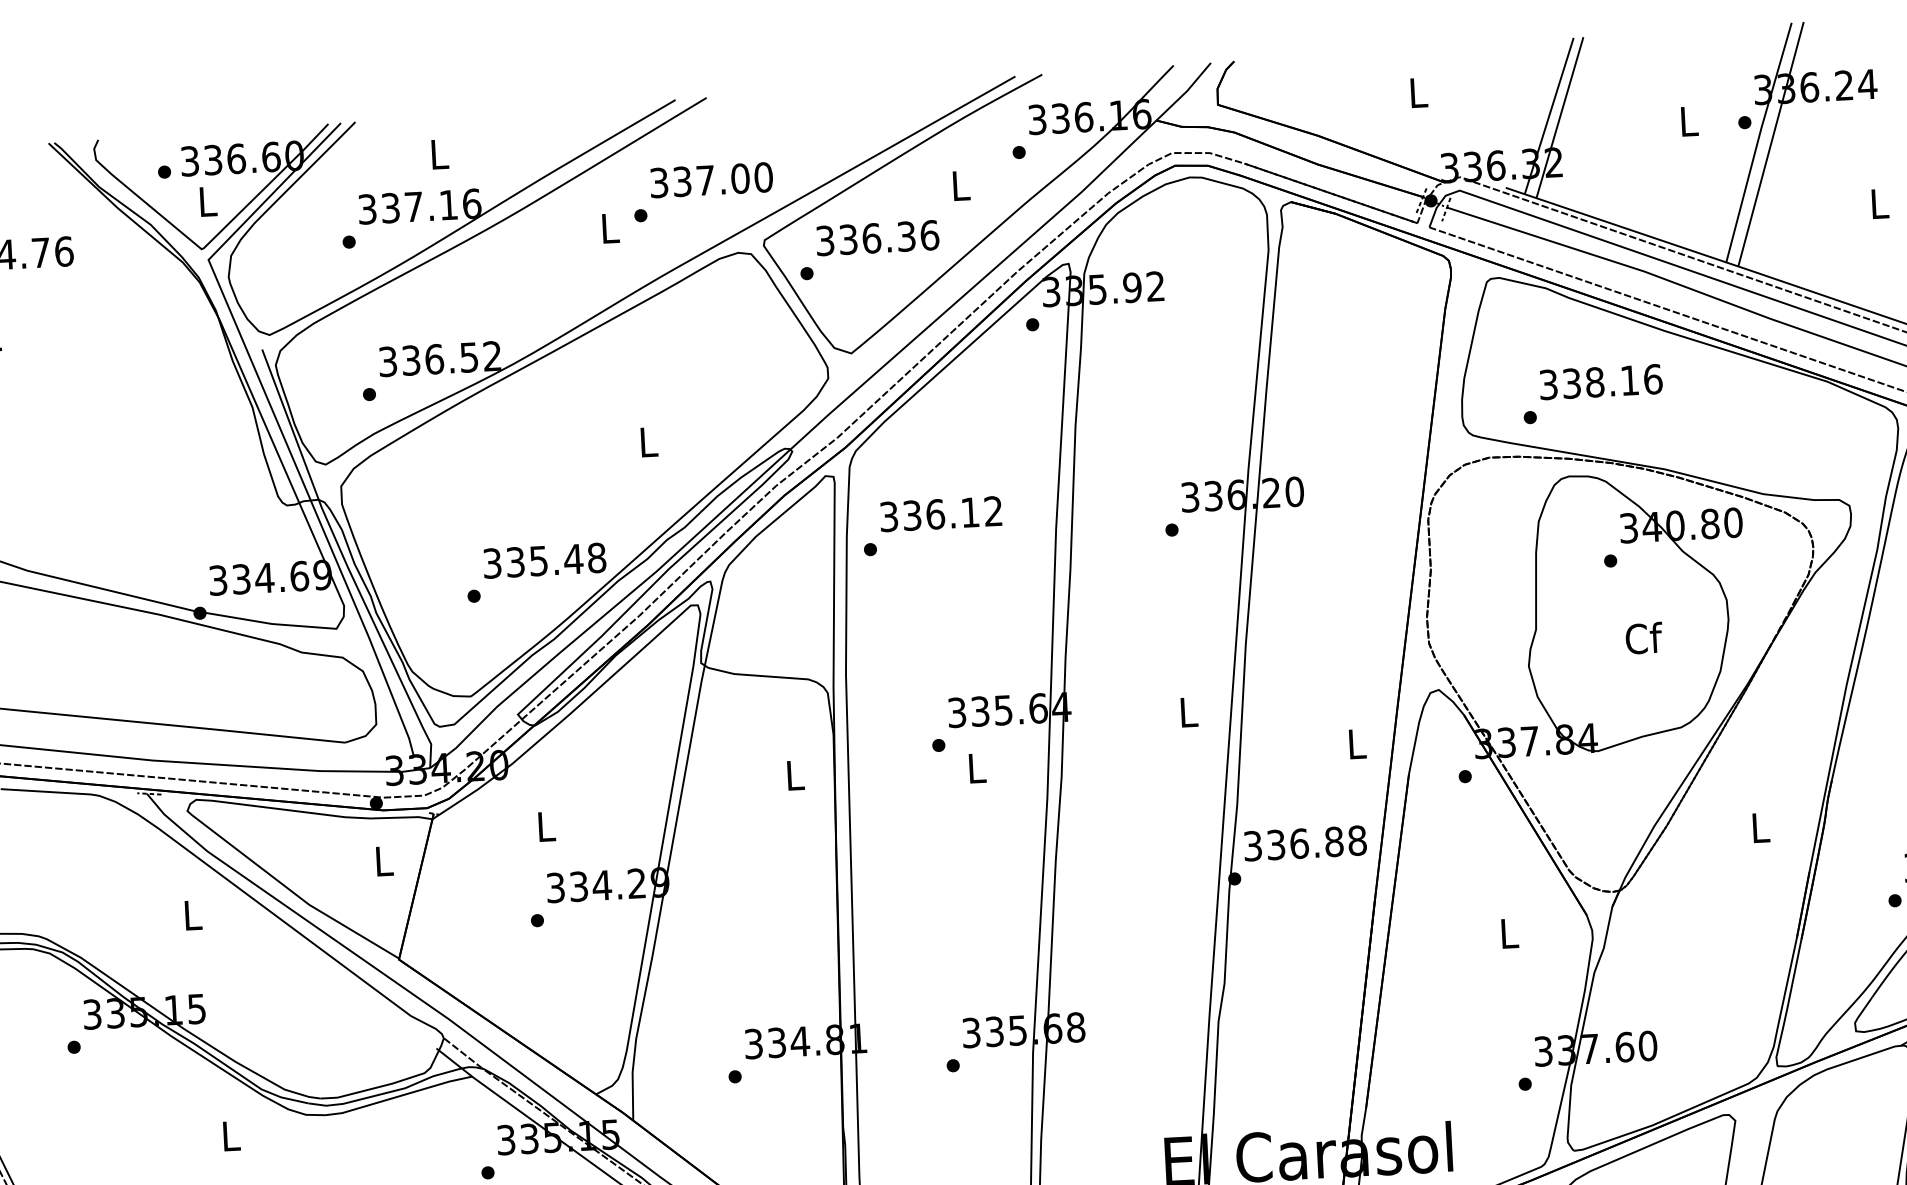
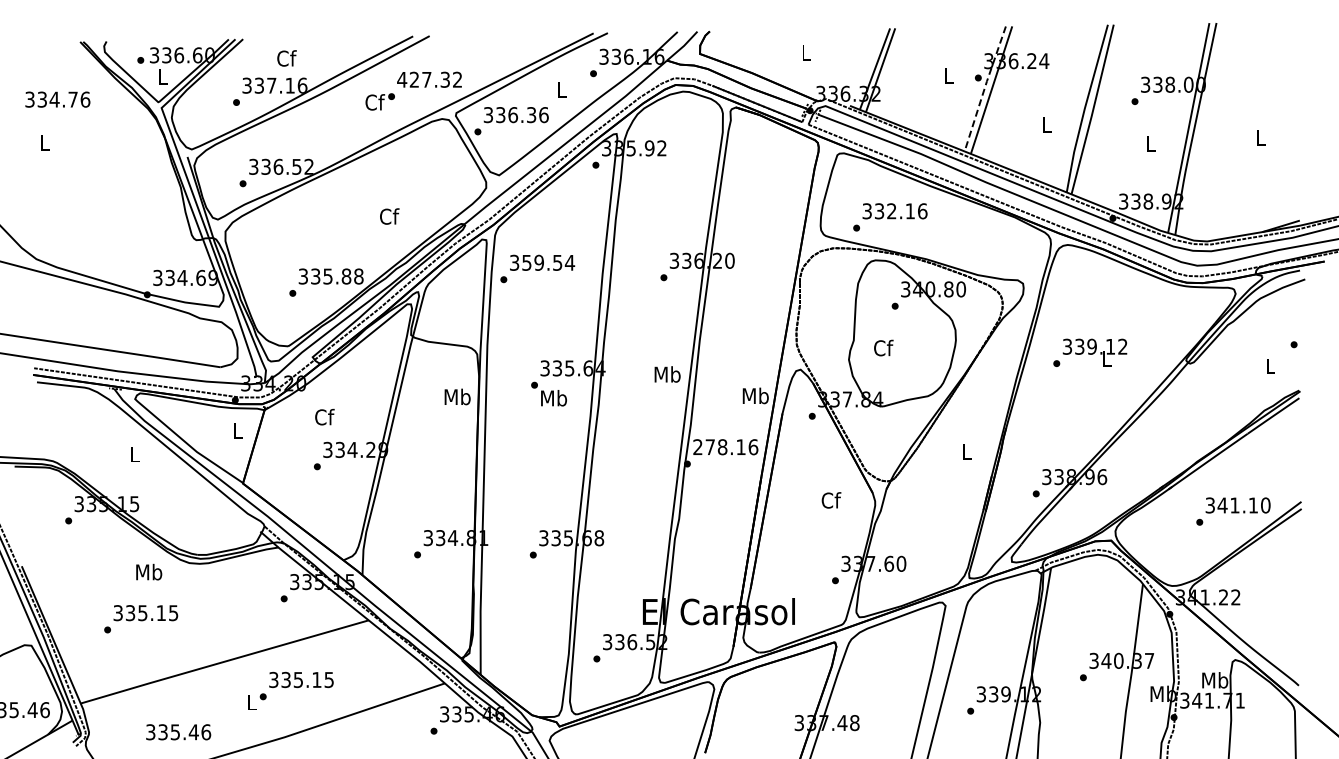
line: (1757, 139) -> (984, 87), solid -> dashed
text: (439, 154) -> (286, 58), L -> Cf
text: (710, 179) -> (429, 79), 337.00 -> 427.32
text: (611, 228) -> (375, 102), L -> Cf
text: (1594, 382) -> (891, 211), 338.16 -> 332.16
text: (648, 441) -> (389, 216), L -> Cf
text: (952, 512) -> (548, 262), 336.12 -> 359.54
text: (573, 559) -> (346, 276), 335.48 -> 335.88
text: (1643, 637) -> (883, 347), moved
text: (1188, 712) -> (667, 374), L -> Mb
text: (1356, 743) -> (755, 395), L -> Mb
text: (977, 768) -> (554, 398), L -> Mb
text: (794, 774) -> (457, 396), L -> Mb
text: (545, 825) -> (324, 416), L -> Cf
text: (1304, 843) -> (725, 447), 336.88 -> 278.16
text: (1509, 933) -> (831, 500), L -> Cf
text: (231, 1134) -> (149, 571), L -> Mb

